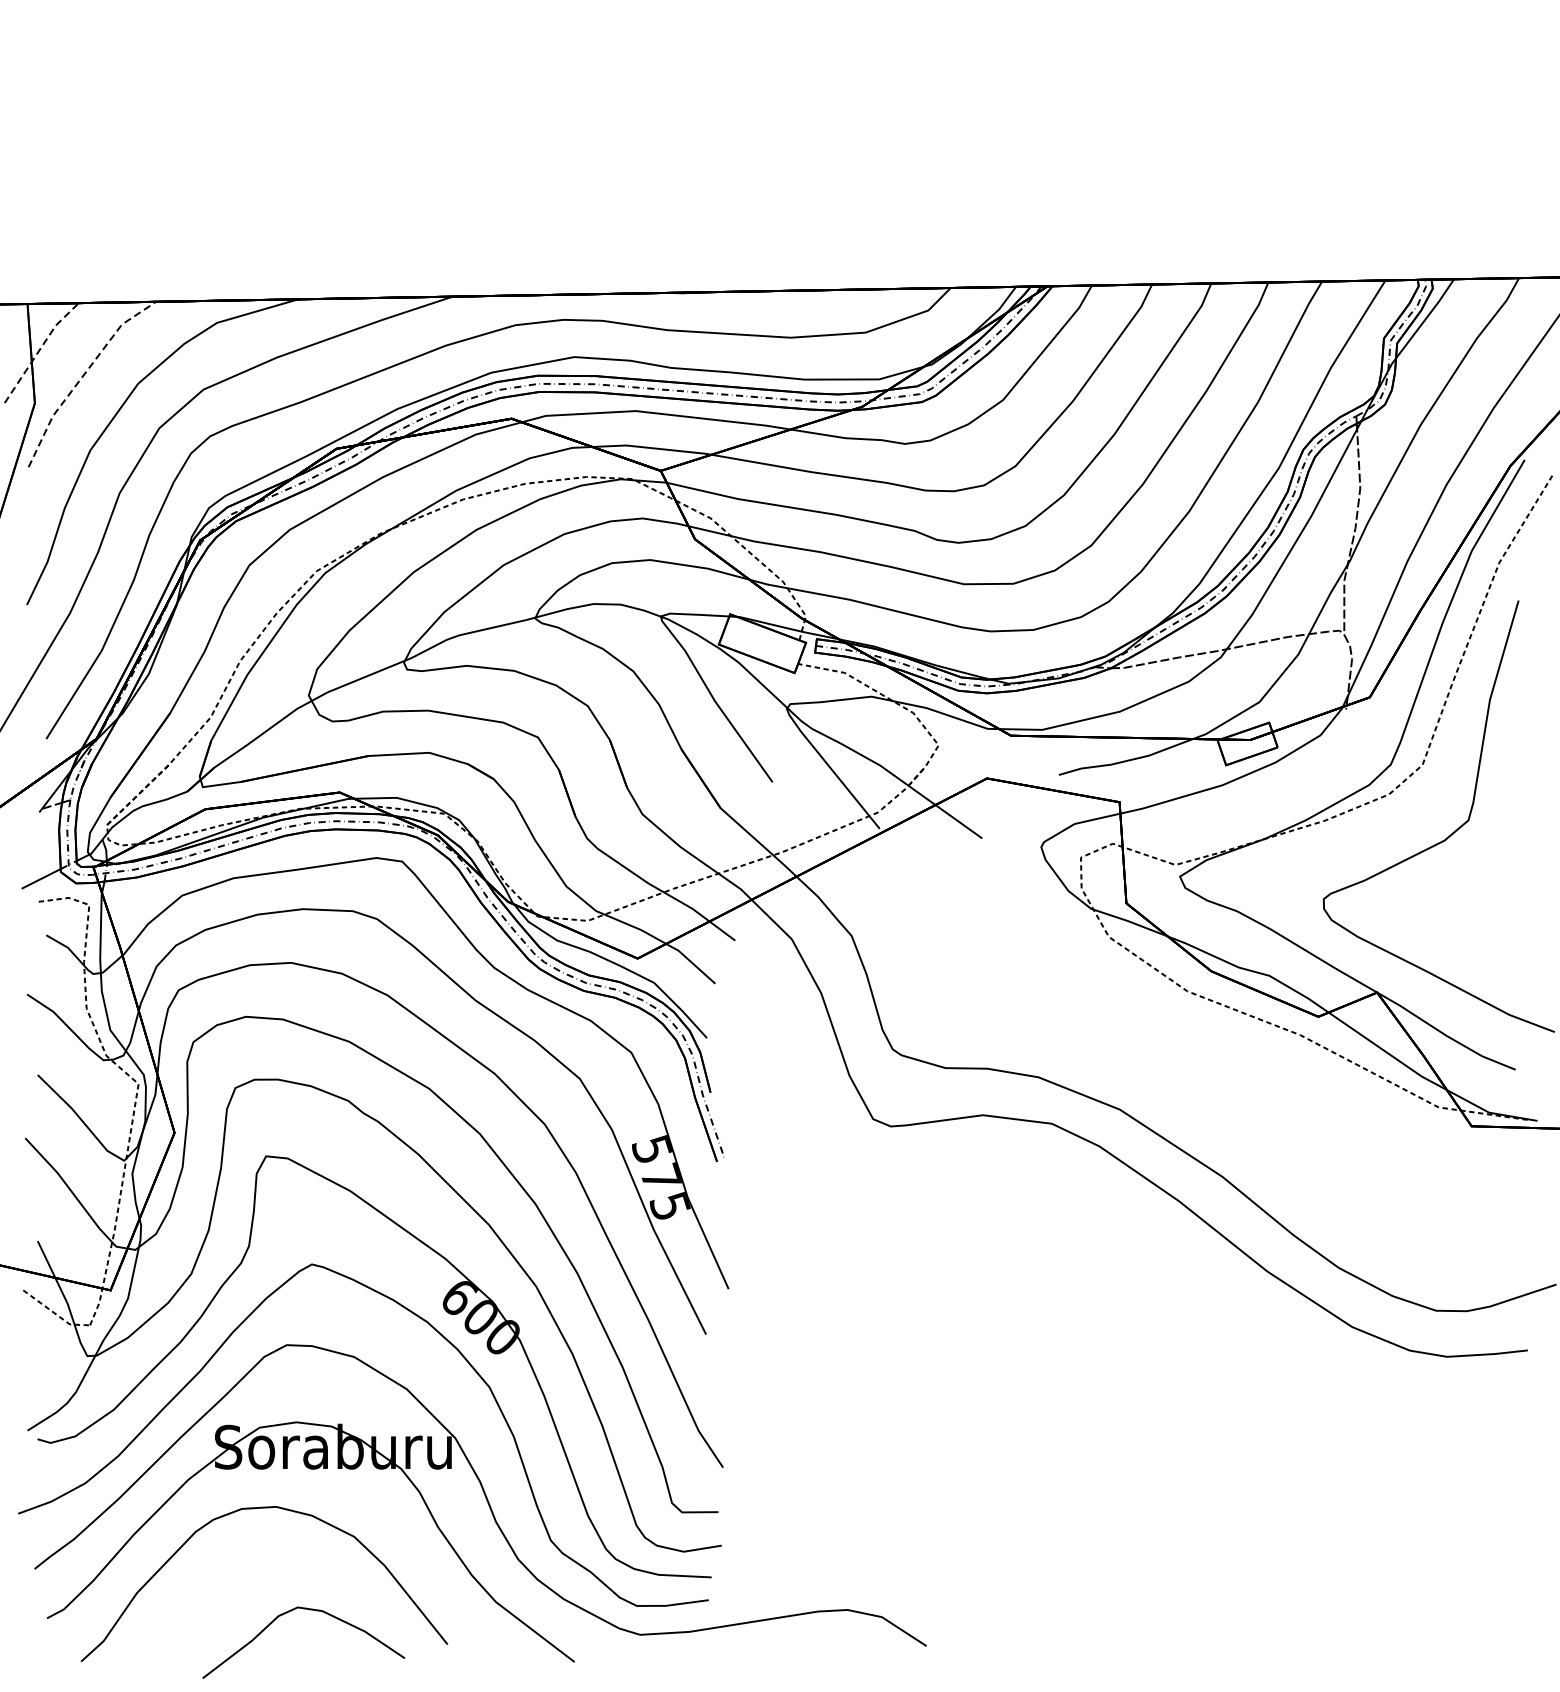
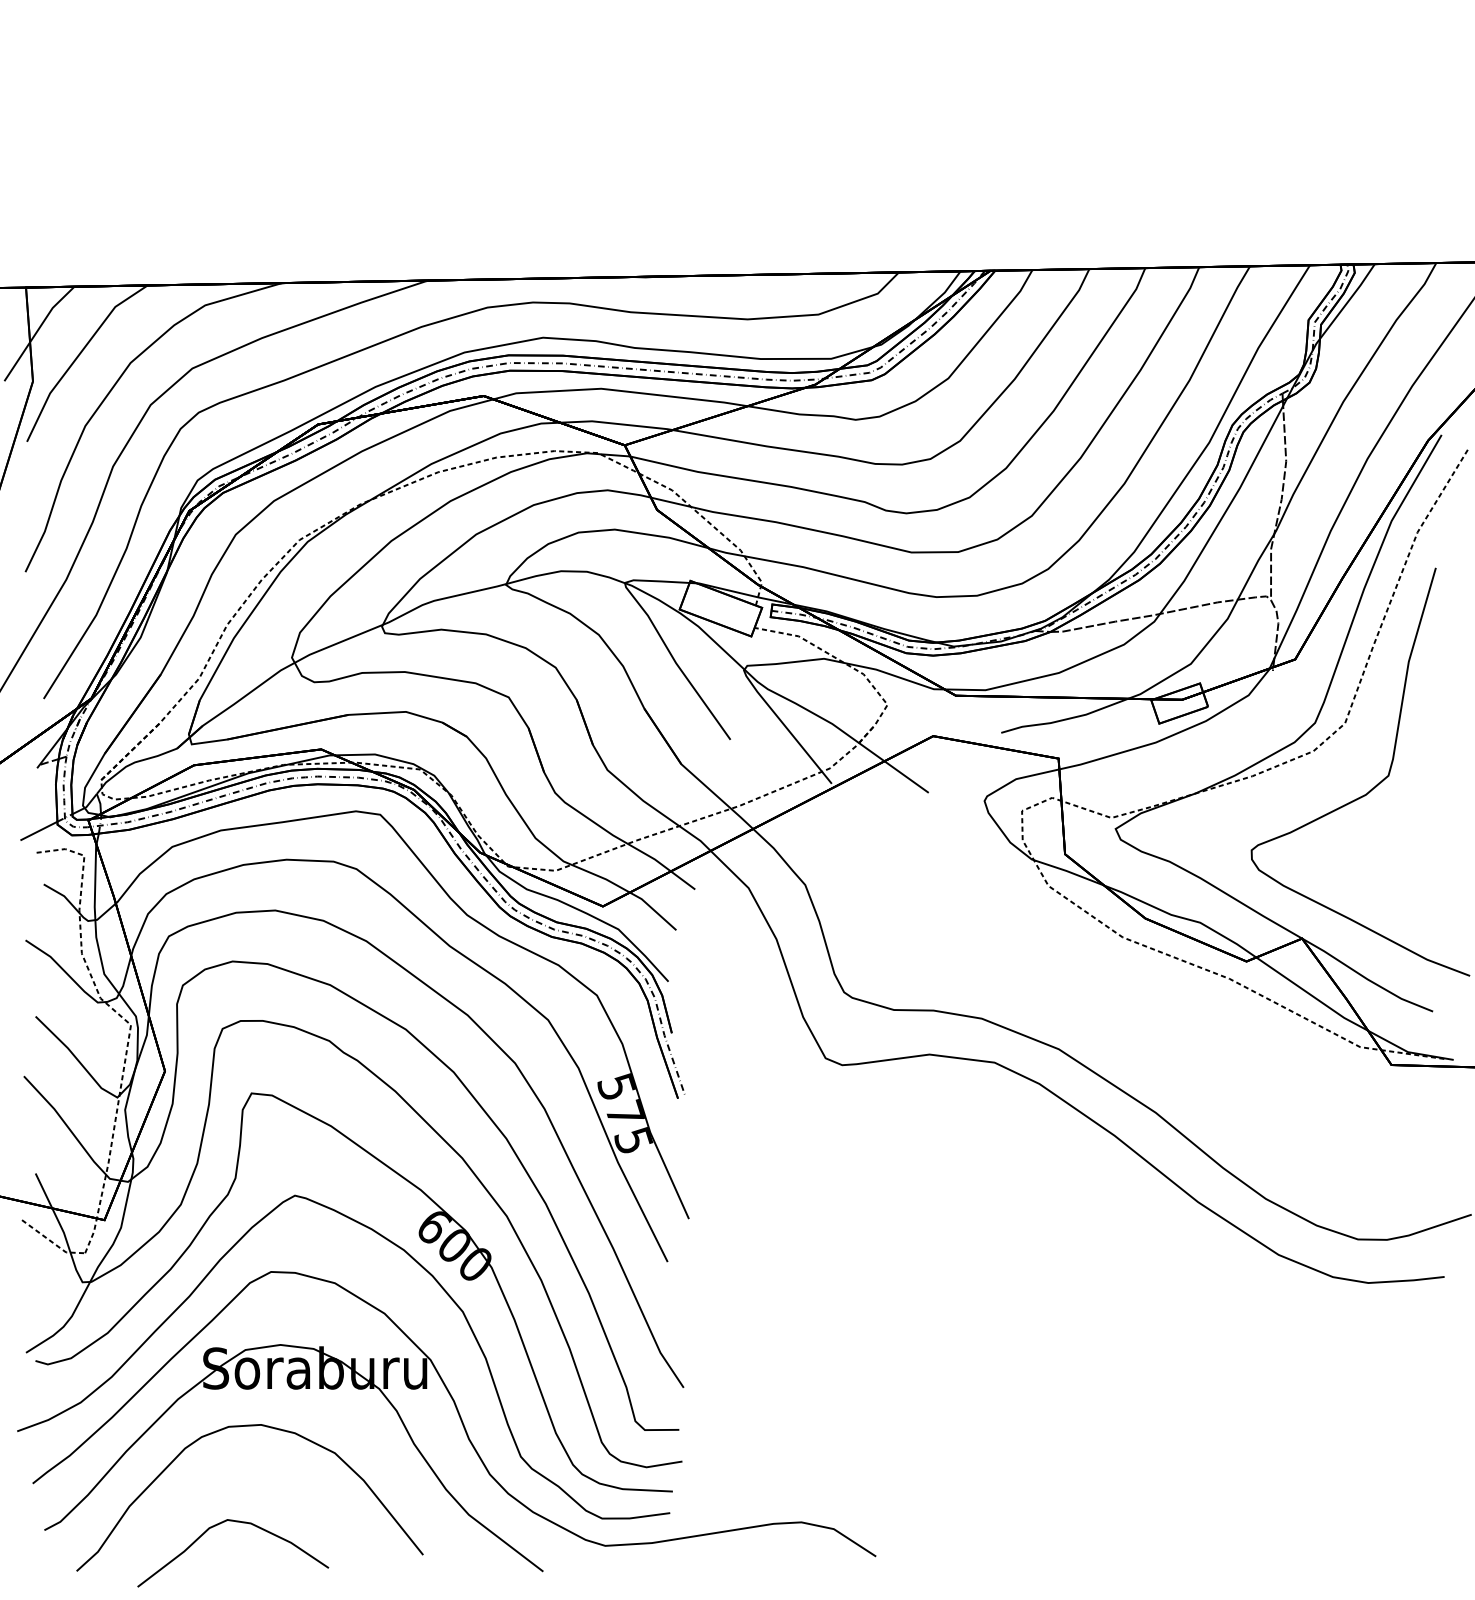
line: (39, 350) -> (37, 331), dashed -> solid
line: (83, 376) -> (78, 356), dashed -> solid
curve: (307, 1610) -> (236, 1522), moved

